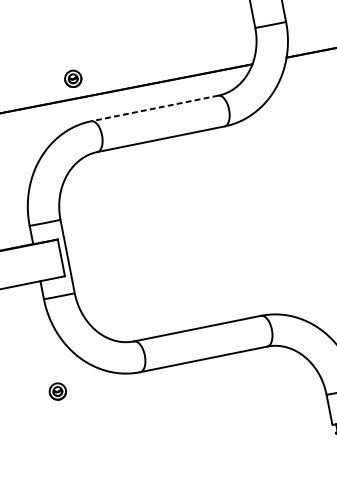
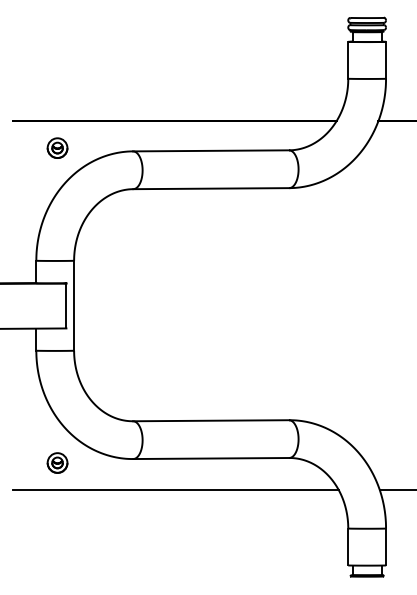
part: (73, 78) -> (57, 147), moved
line: (155, 108) -> (211, 150), dashed -> solid
part: (57, 391) -> (57, 462), moved
line: (179, 391) -> (175, 490), added

